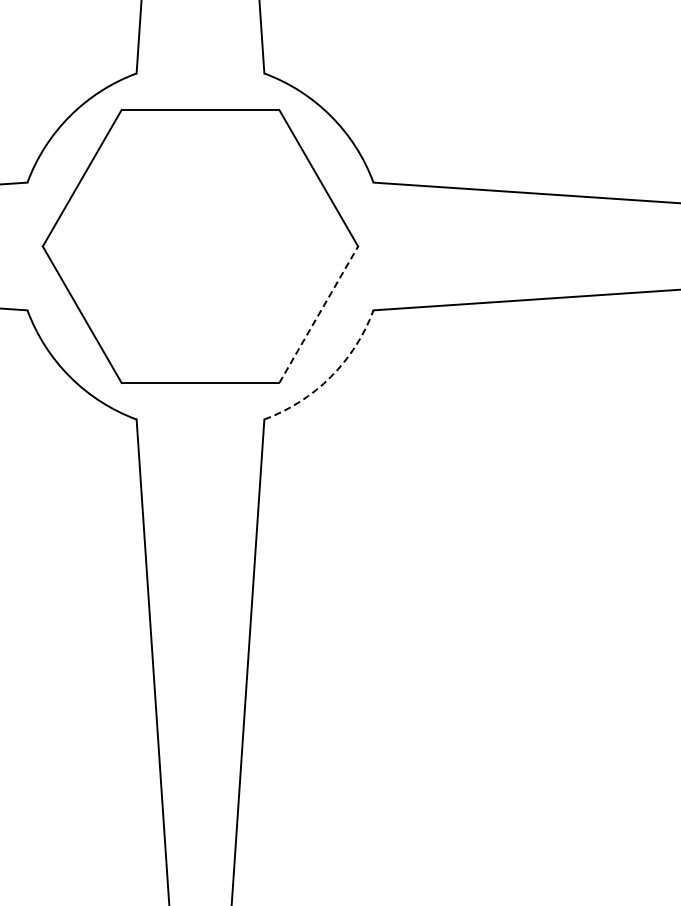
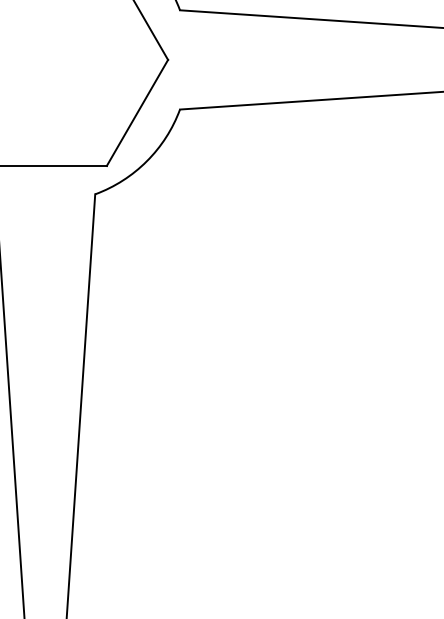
line: (318, 314) -> (137, 112), dashed -> solid
arc: (330, 376) -> (146, 160), dashed -> solid

